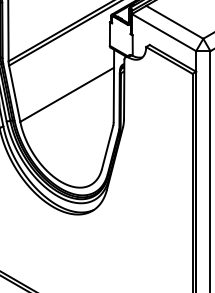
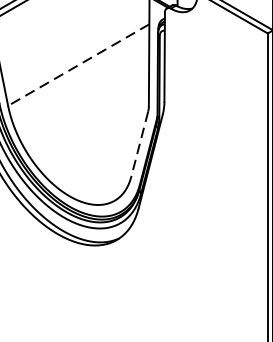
line: (66, 95) -> (77, 66), solid -> dashed
line: (107, 147) -> (139, 144), solid -> dashed

